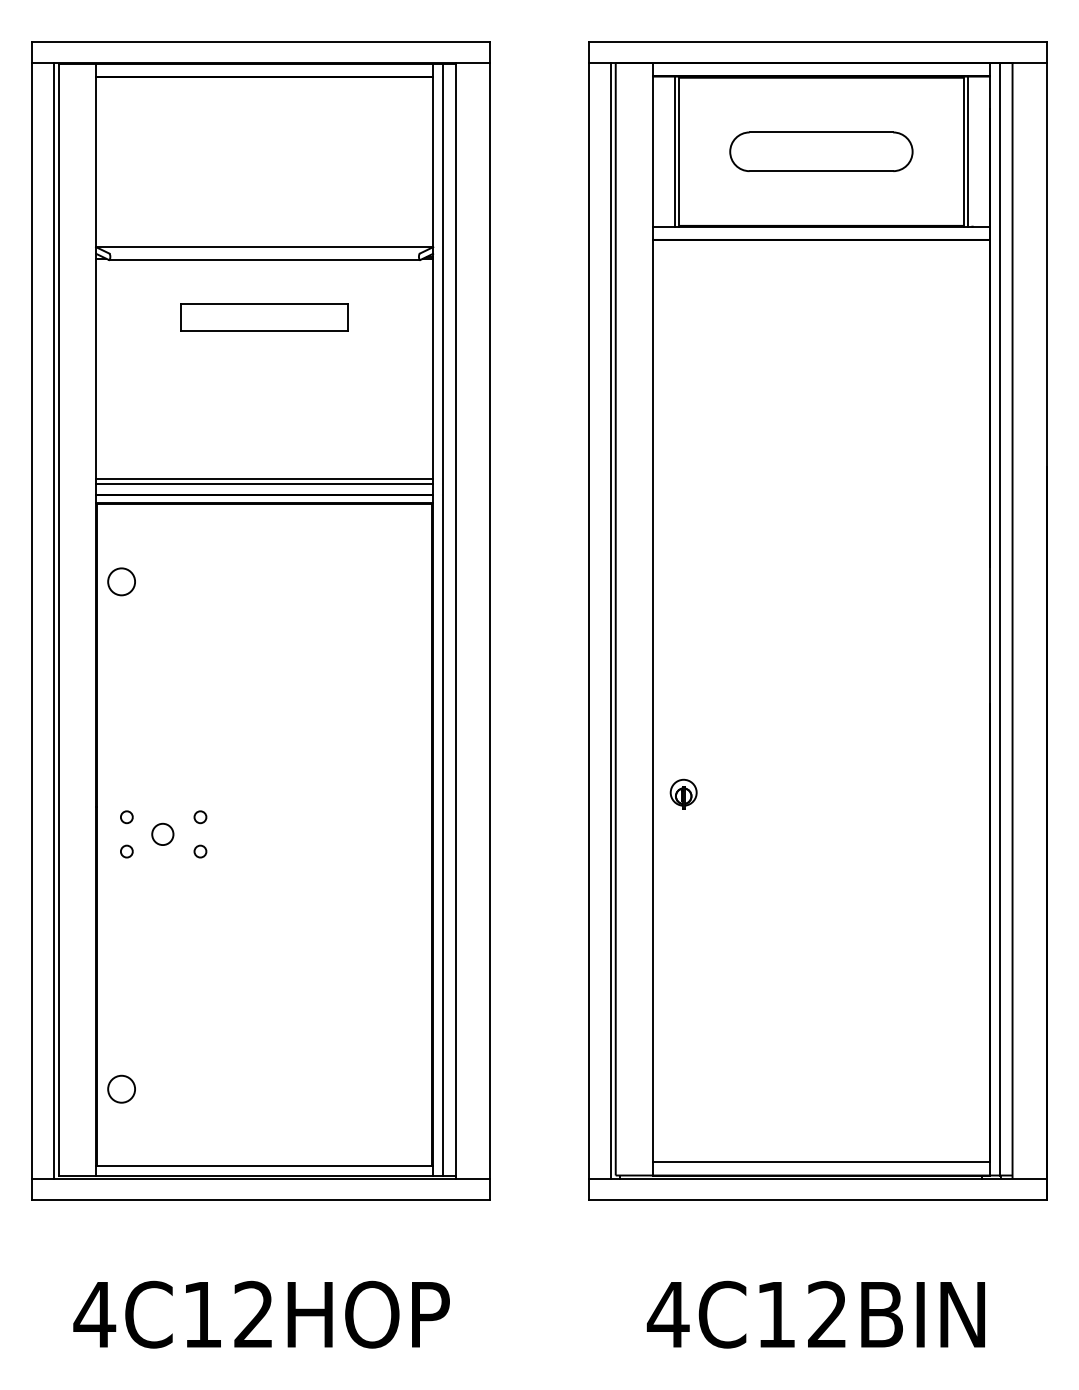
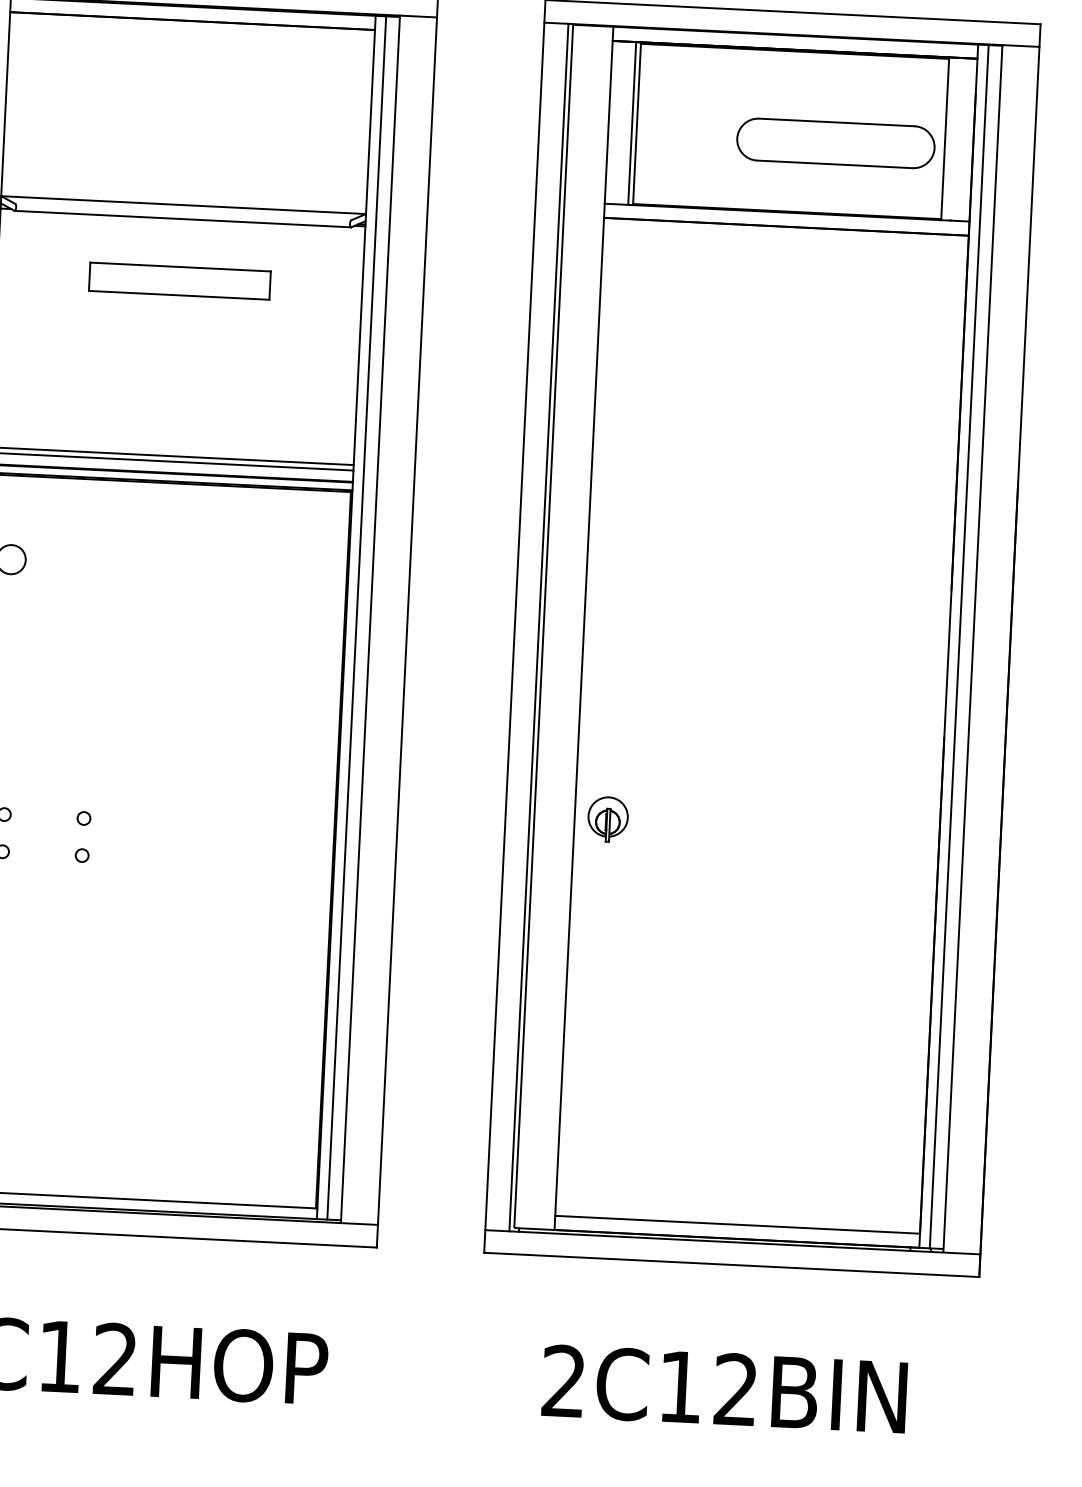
part: (821, 151) -> (836, 143), moved
line: (968, 151) -> (950, 138), removed
part: (683, 793) -> (607, 818), size x1.4
circle: (162, 833) -> (42, 834), removed
text: (667, 1313) -> (562, 1380), 4C12BIN -> 2C12BIN

